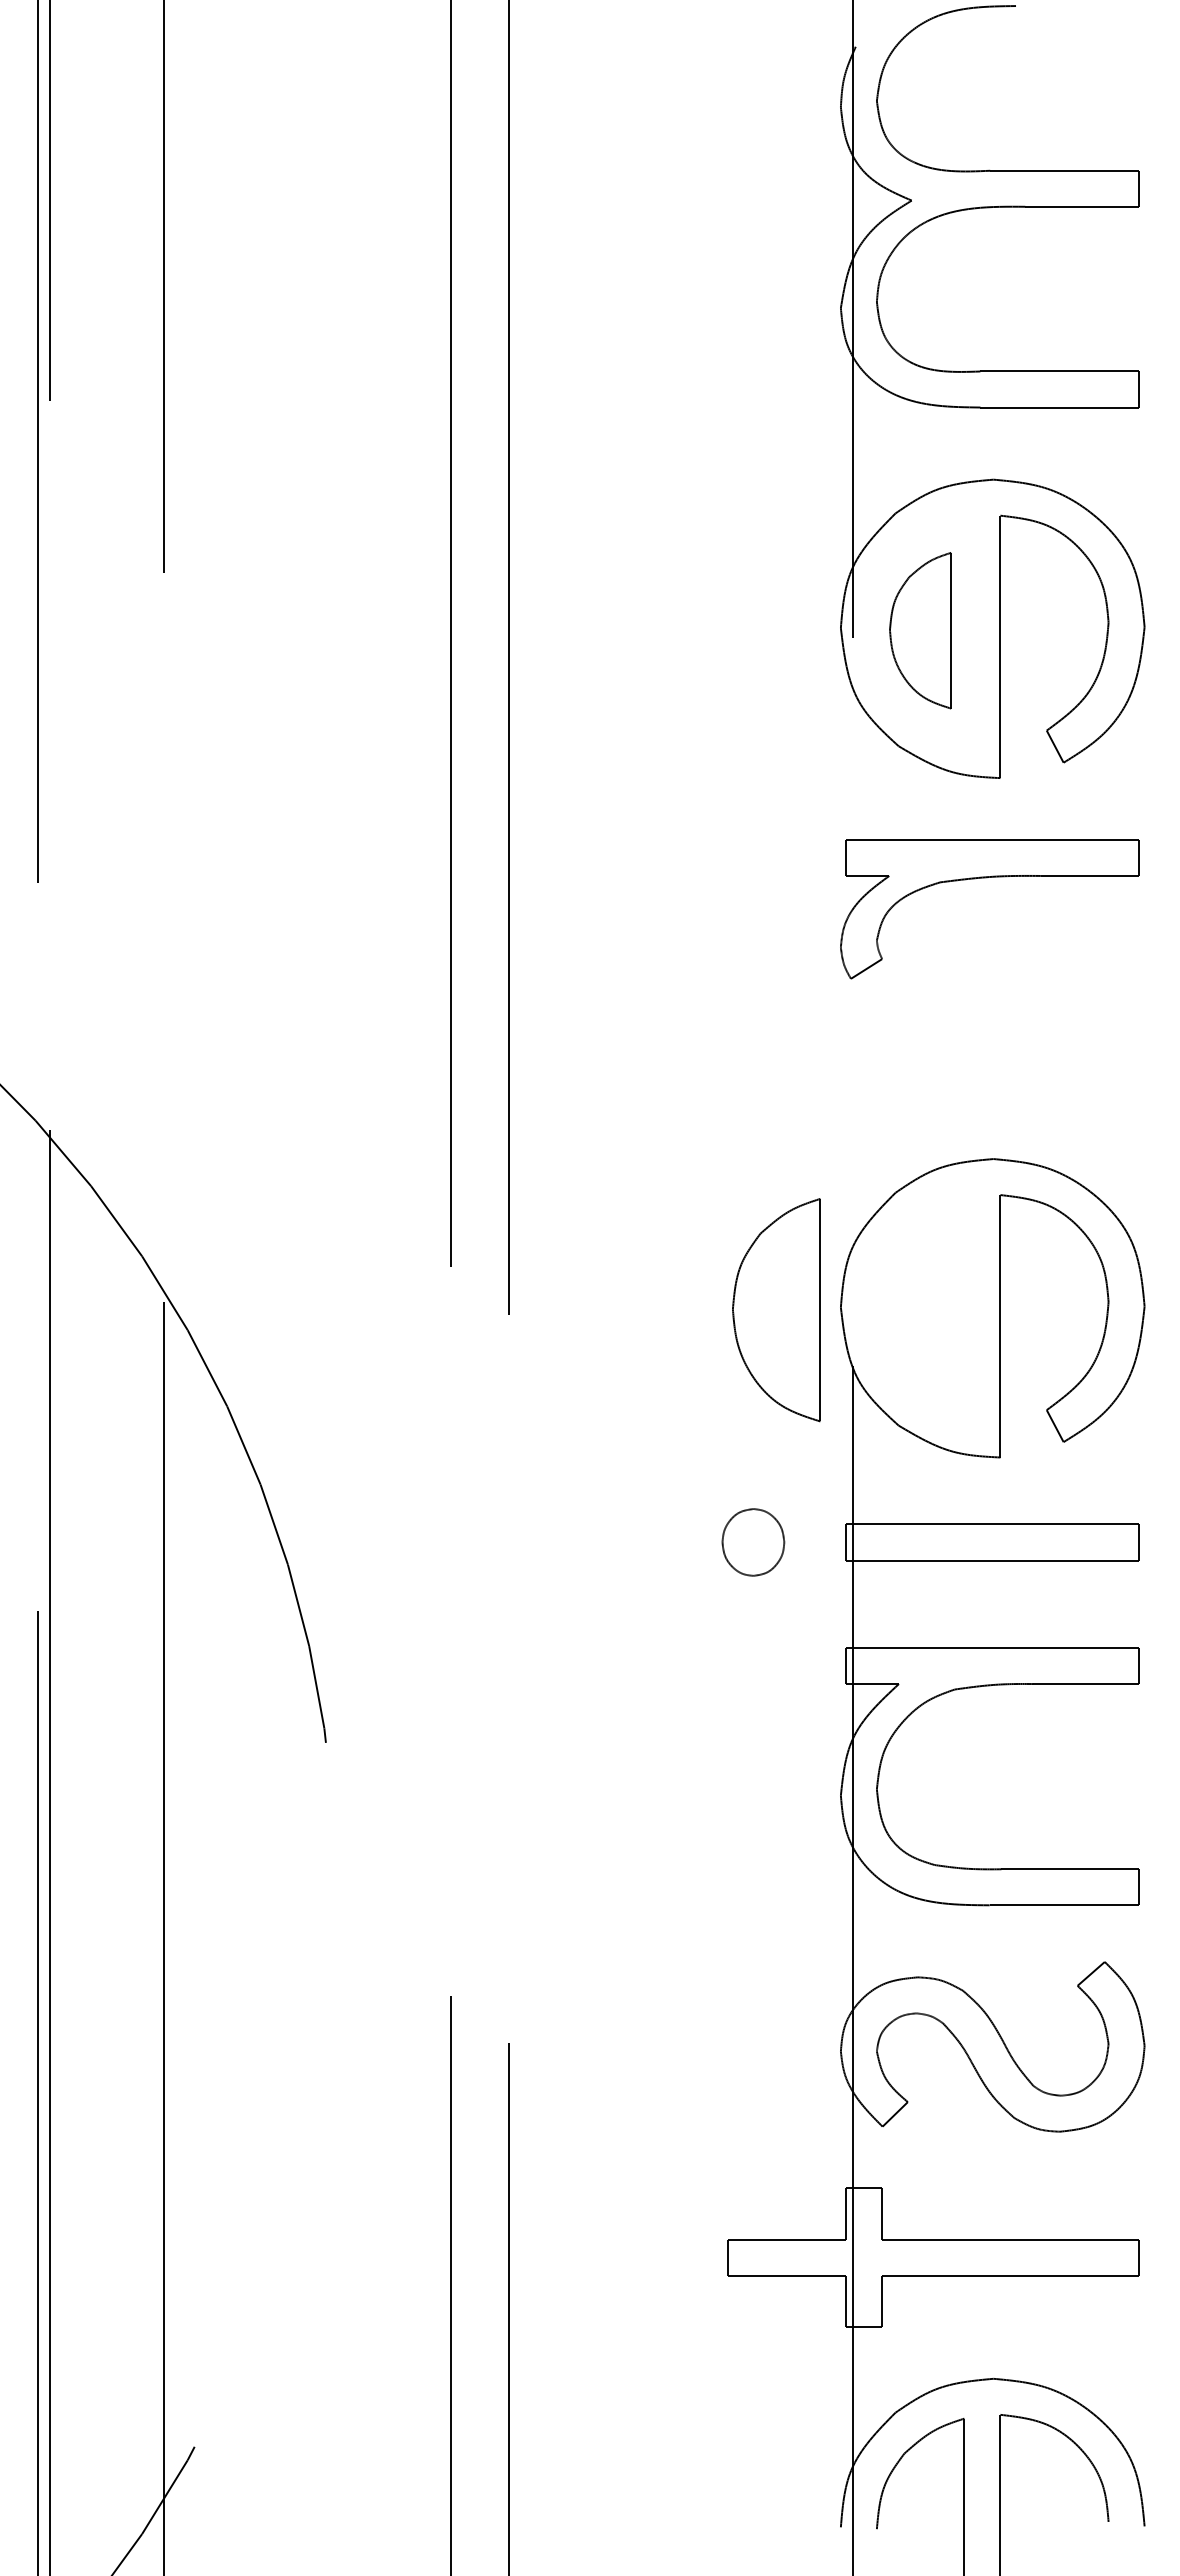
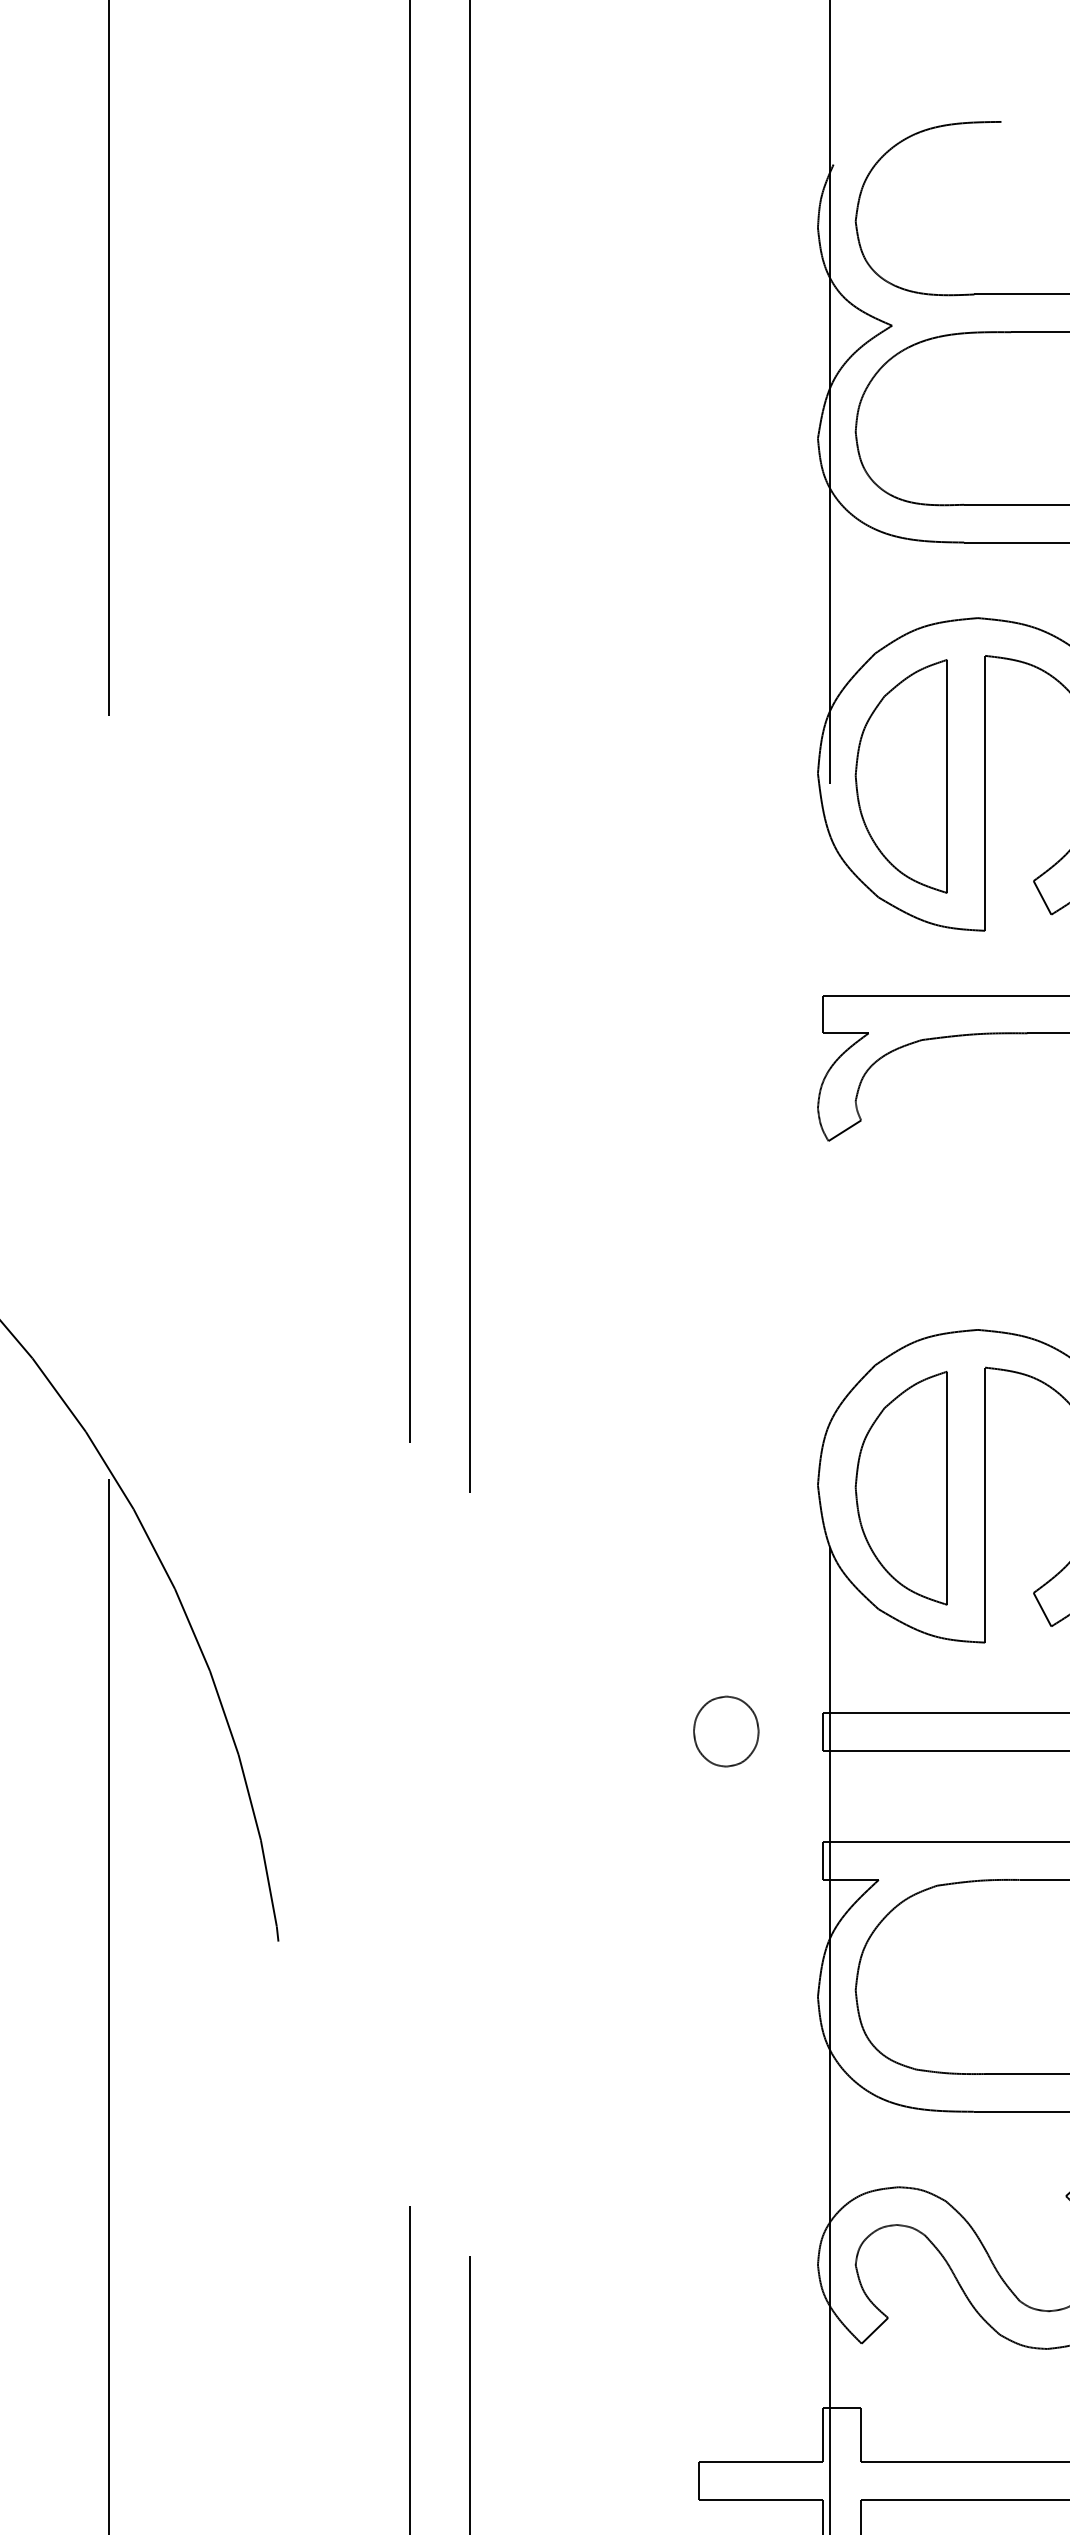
part: (920, 630) -> (901, 776), size x1.43
part: (776, 1310) -> (901, 1488), moved

